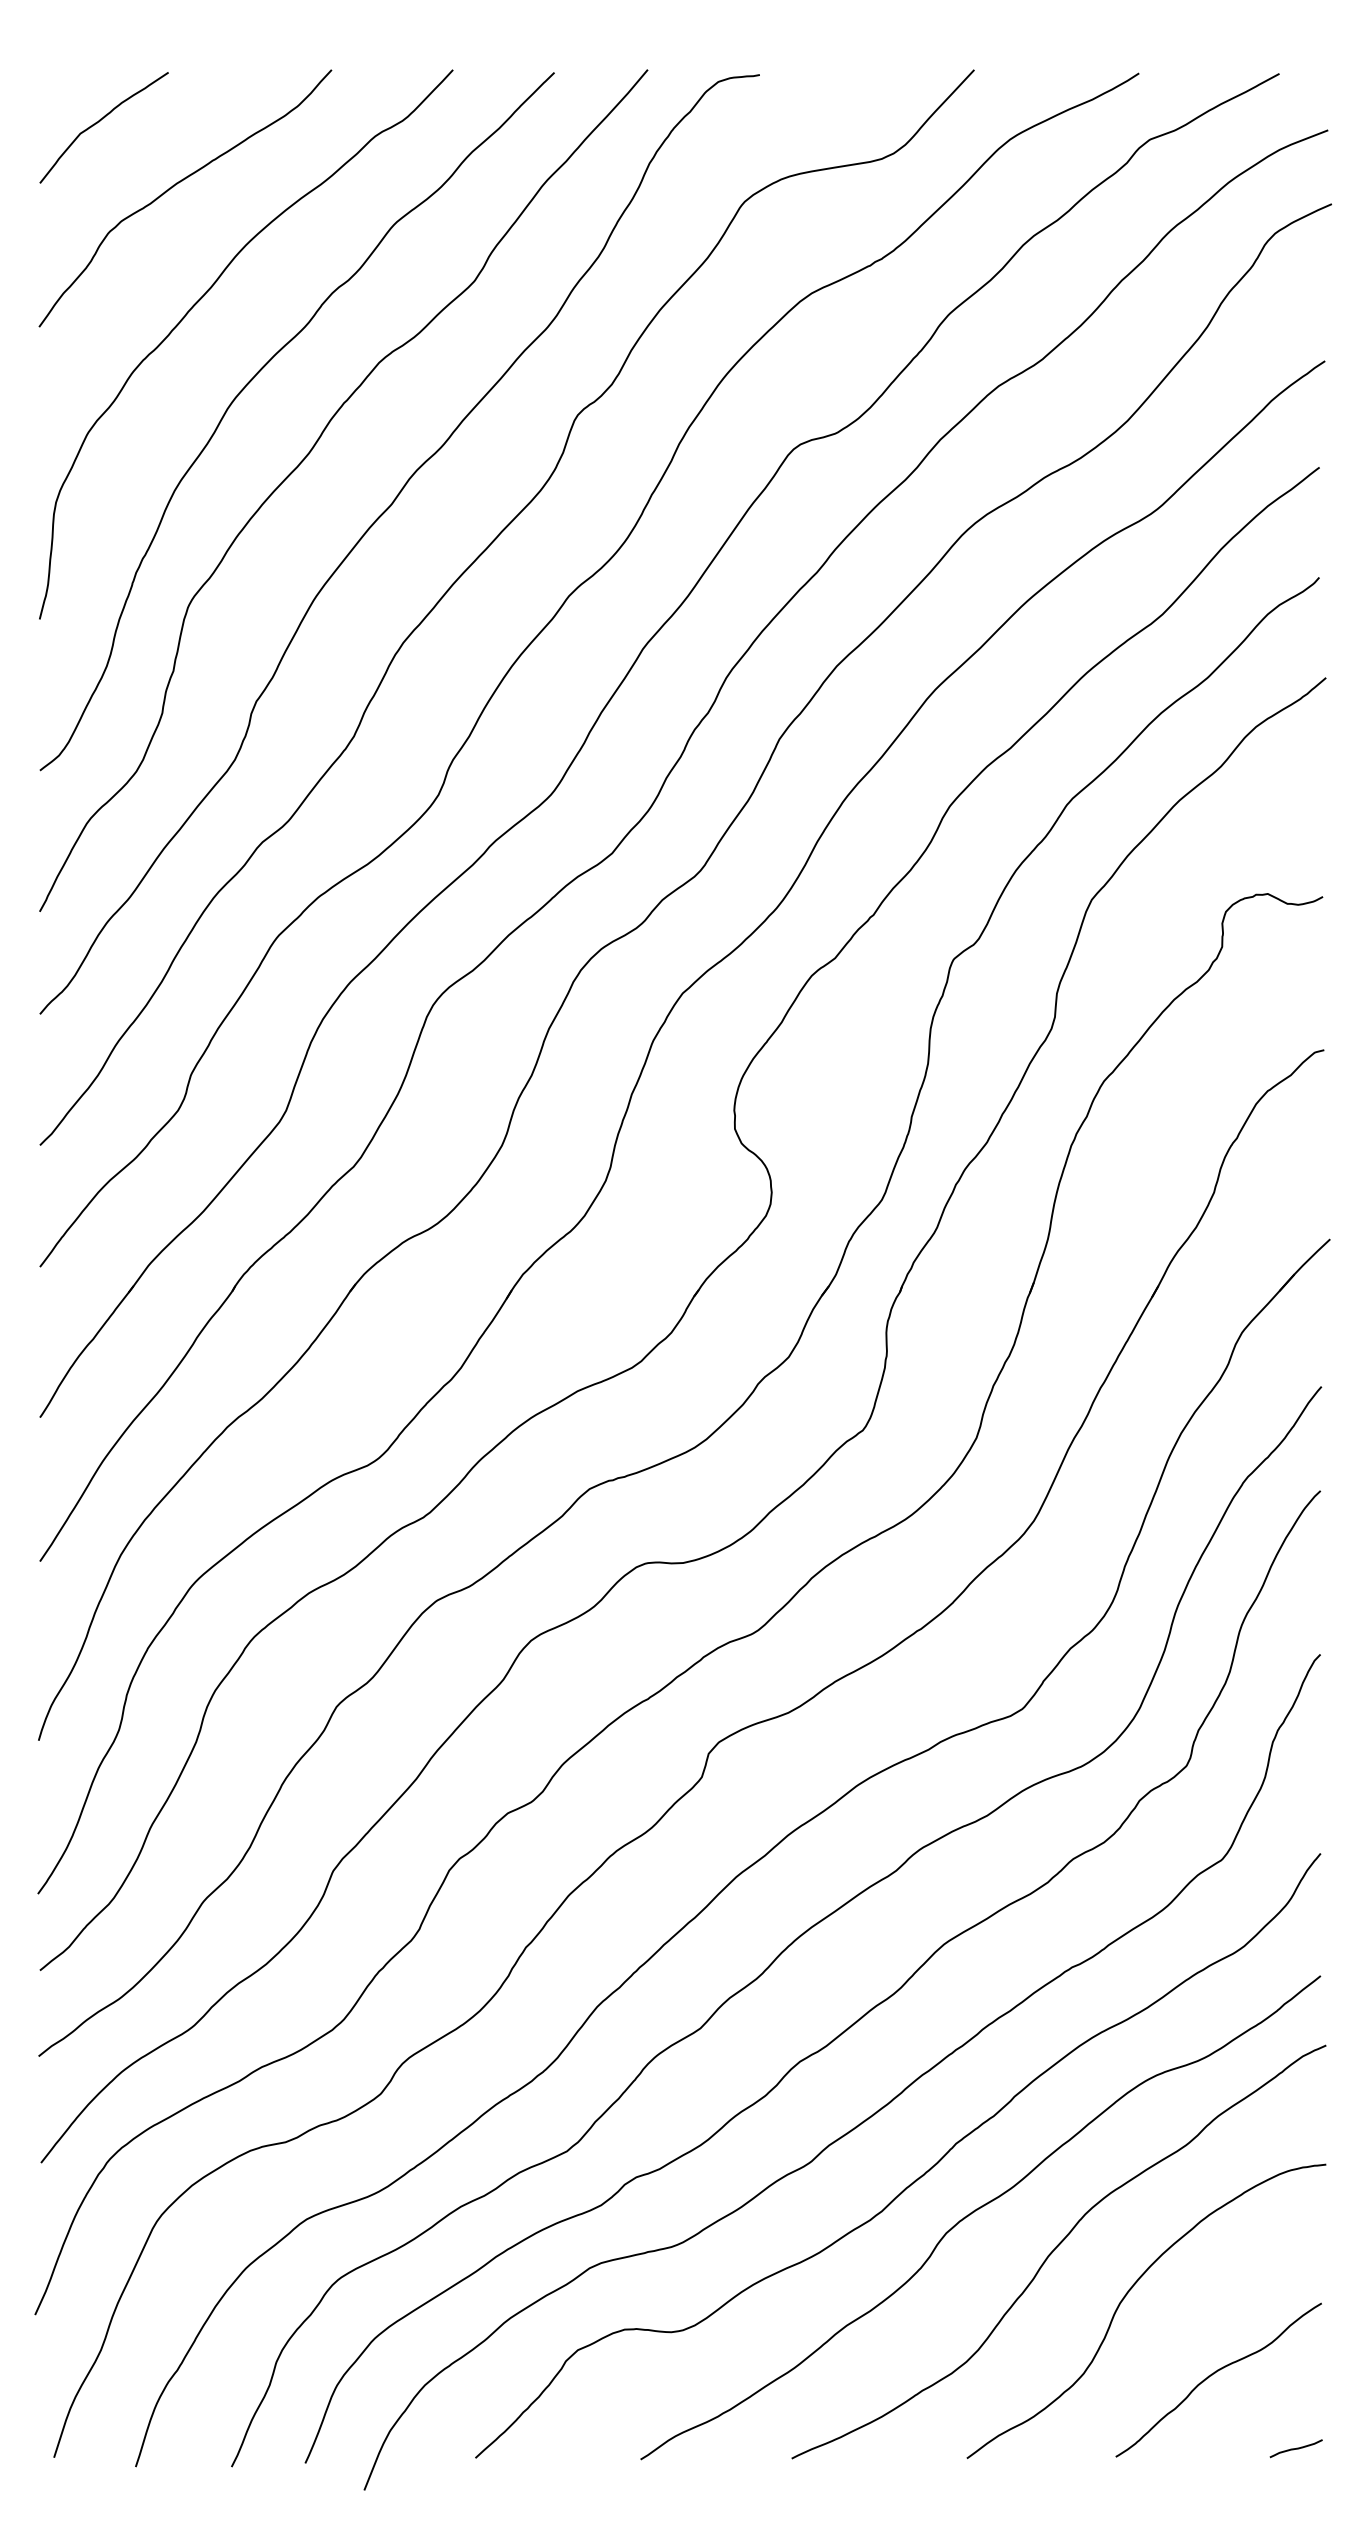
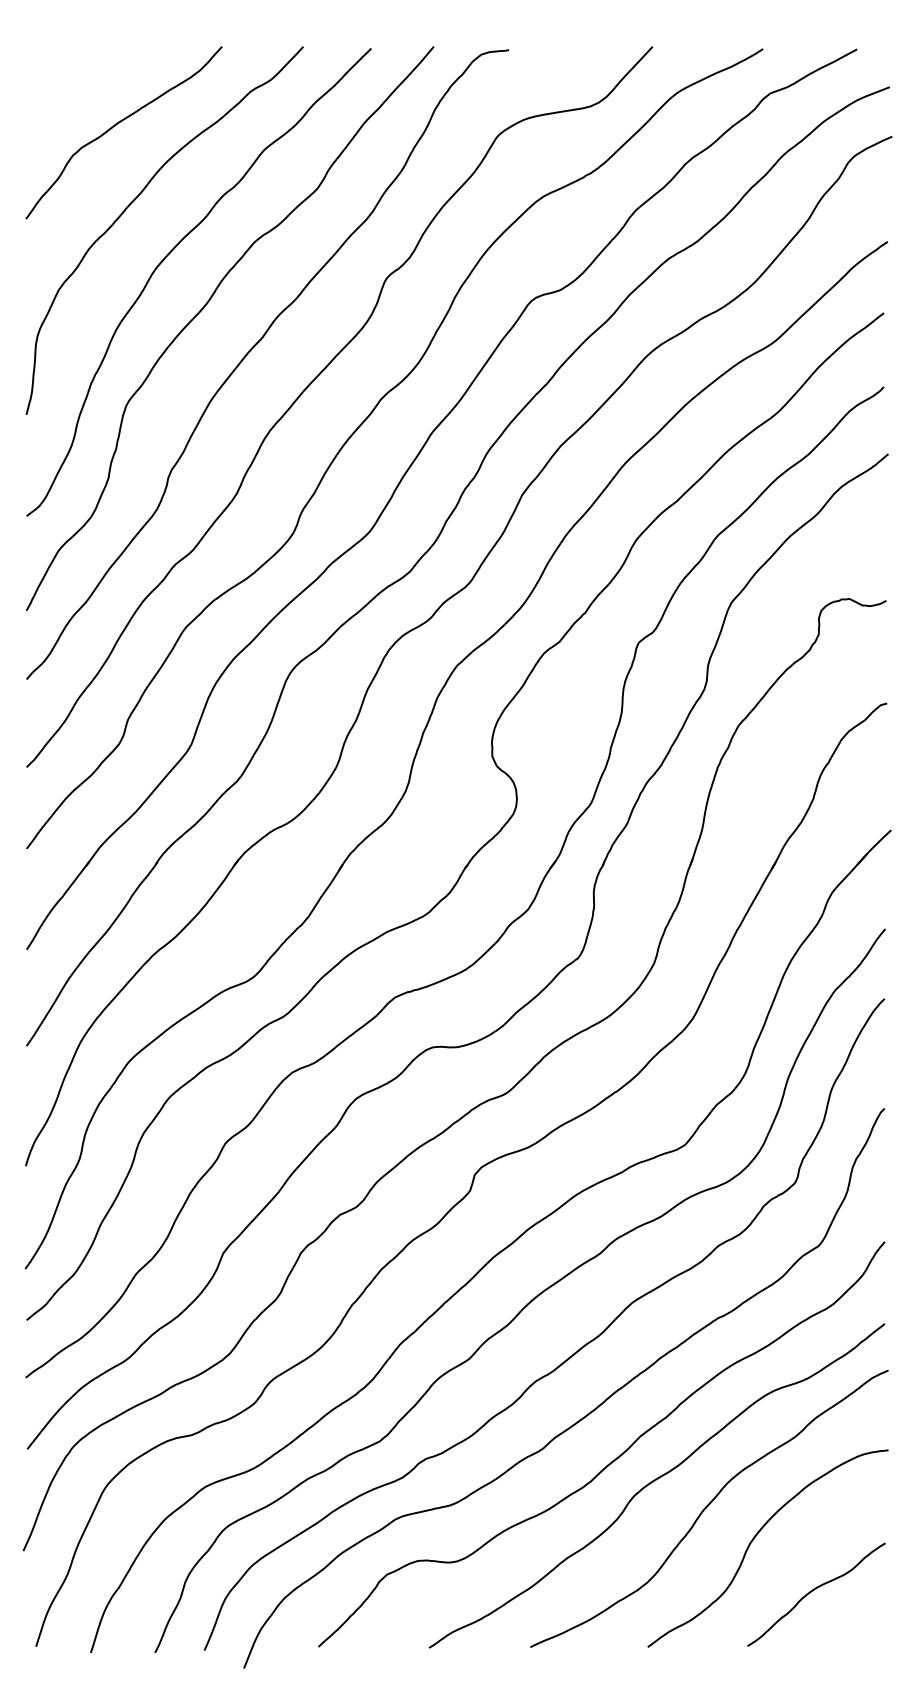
curve: (100, 121) -> (67, 81), removed
curve: (1296, 2448) -> (868, 1640), removed

